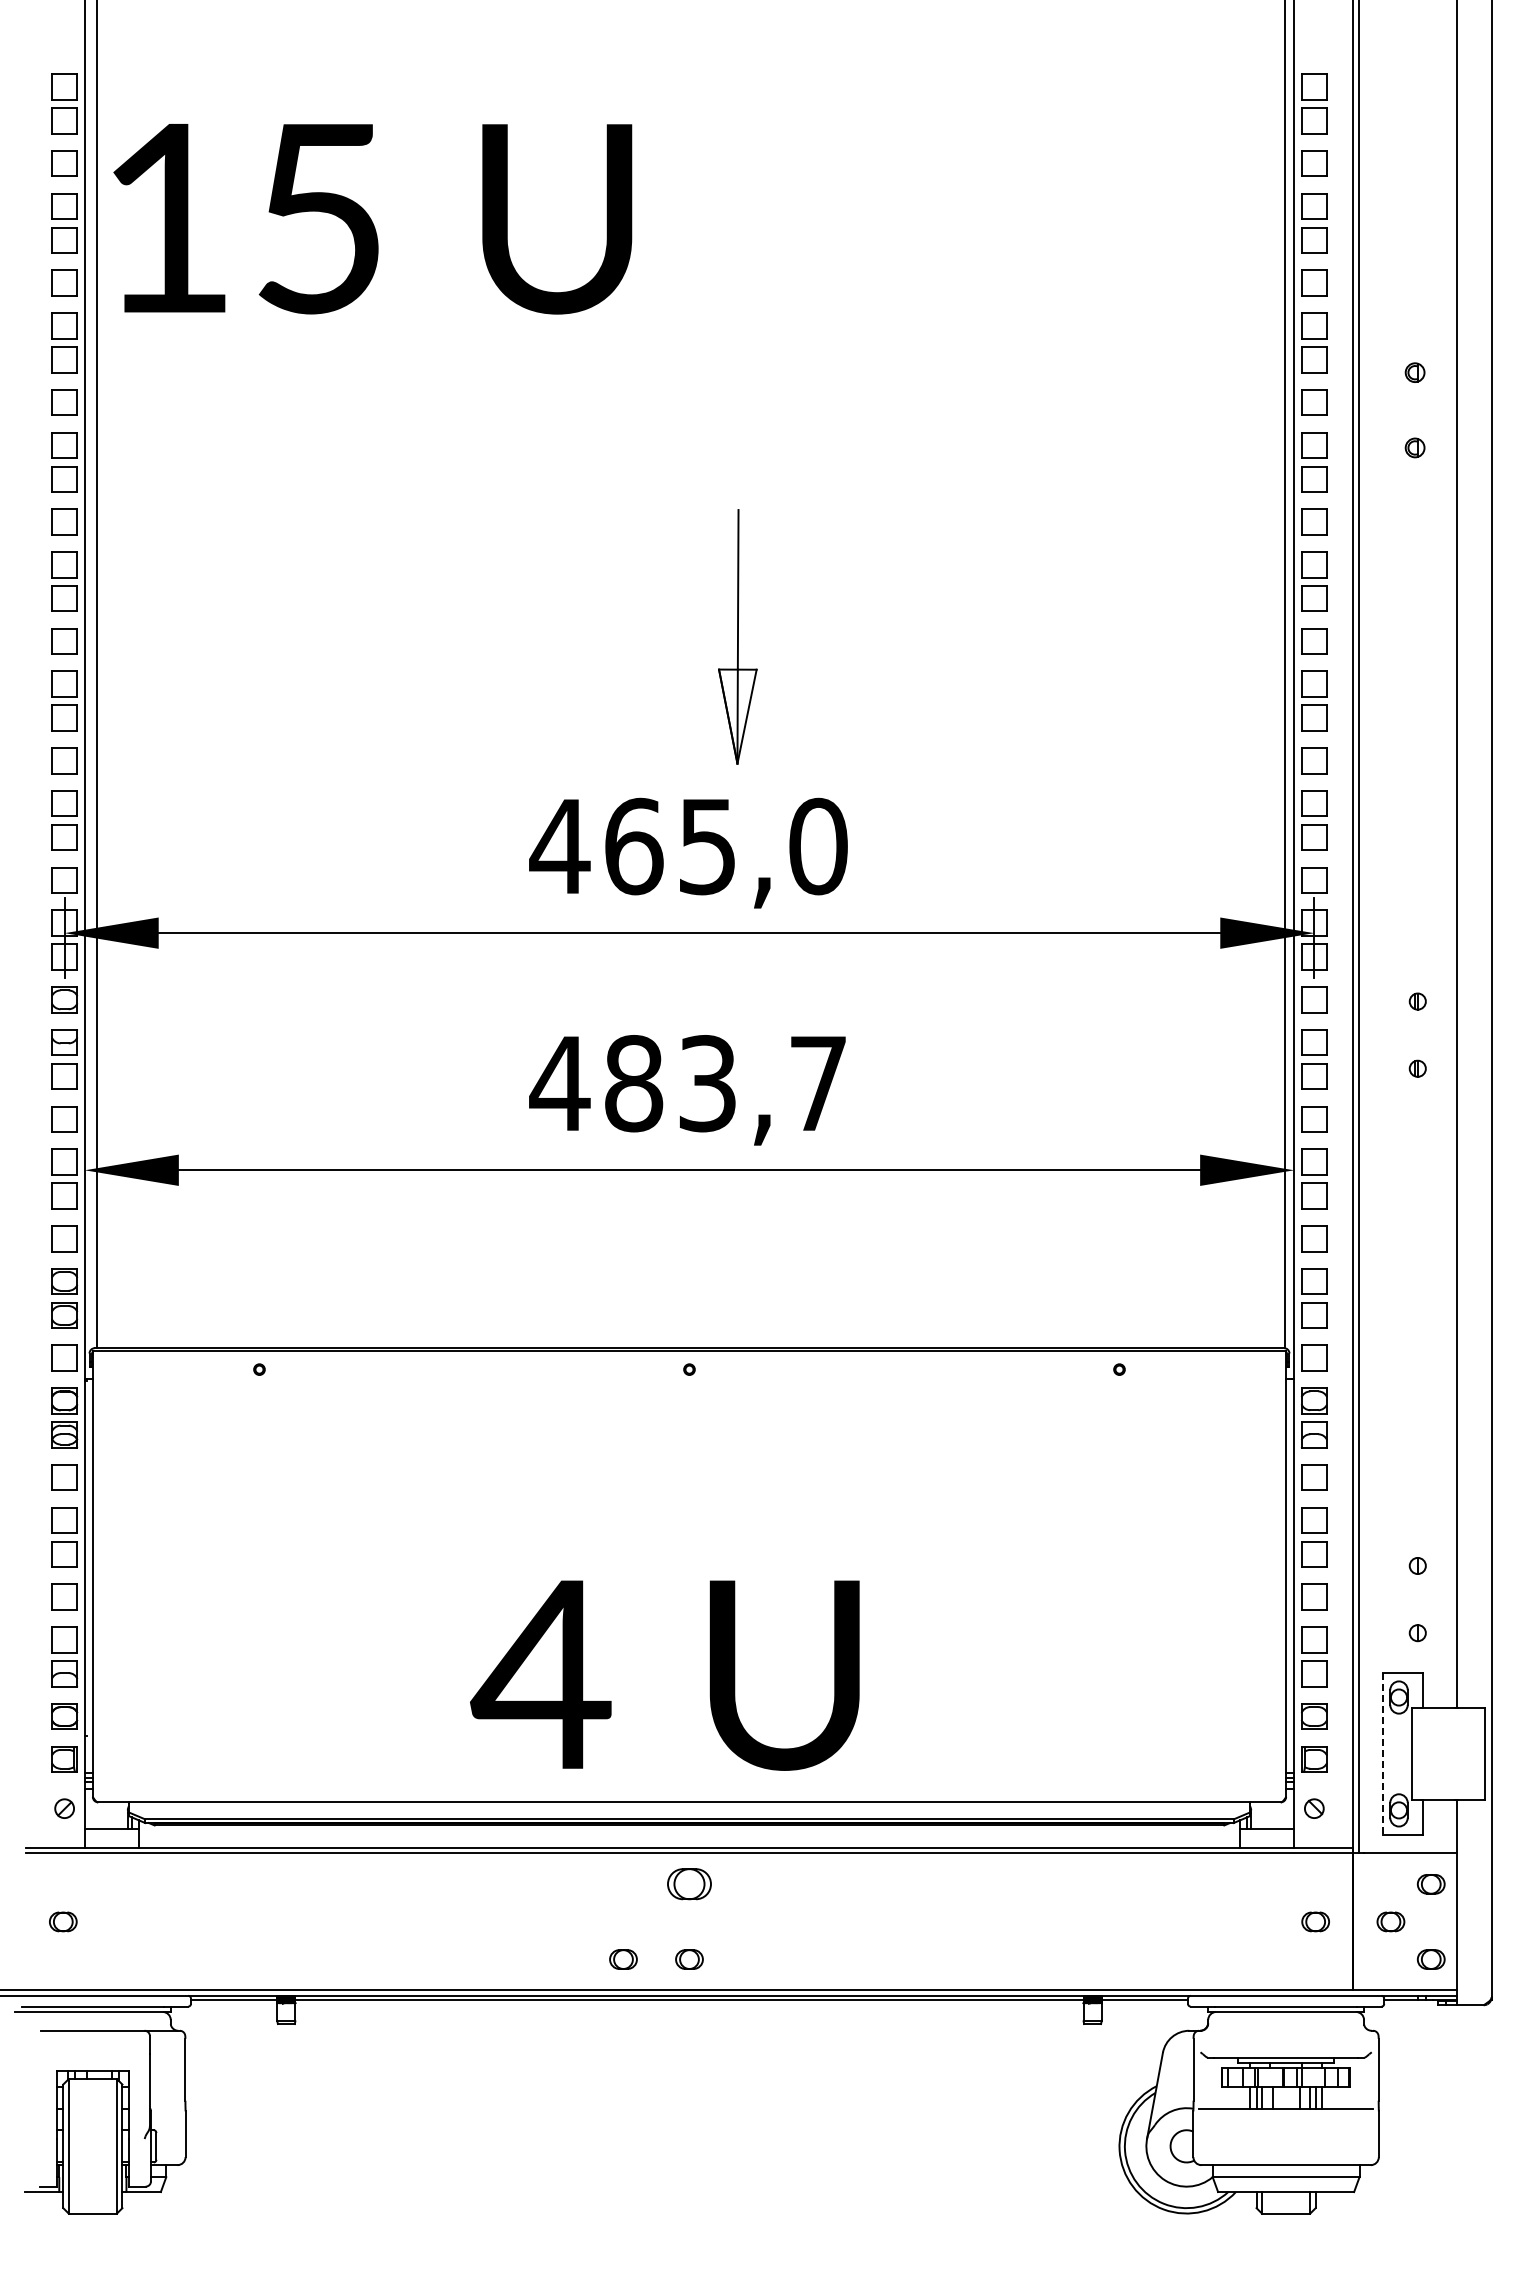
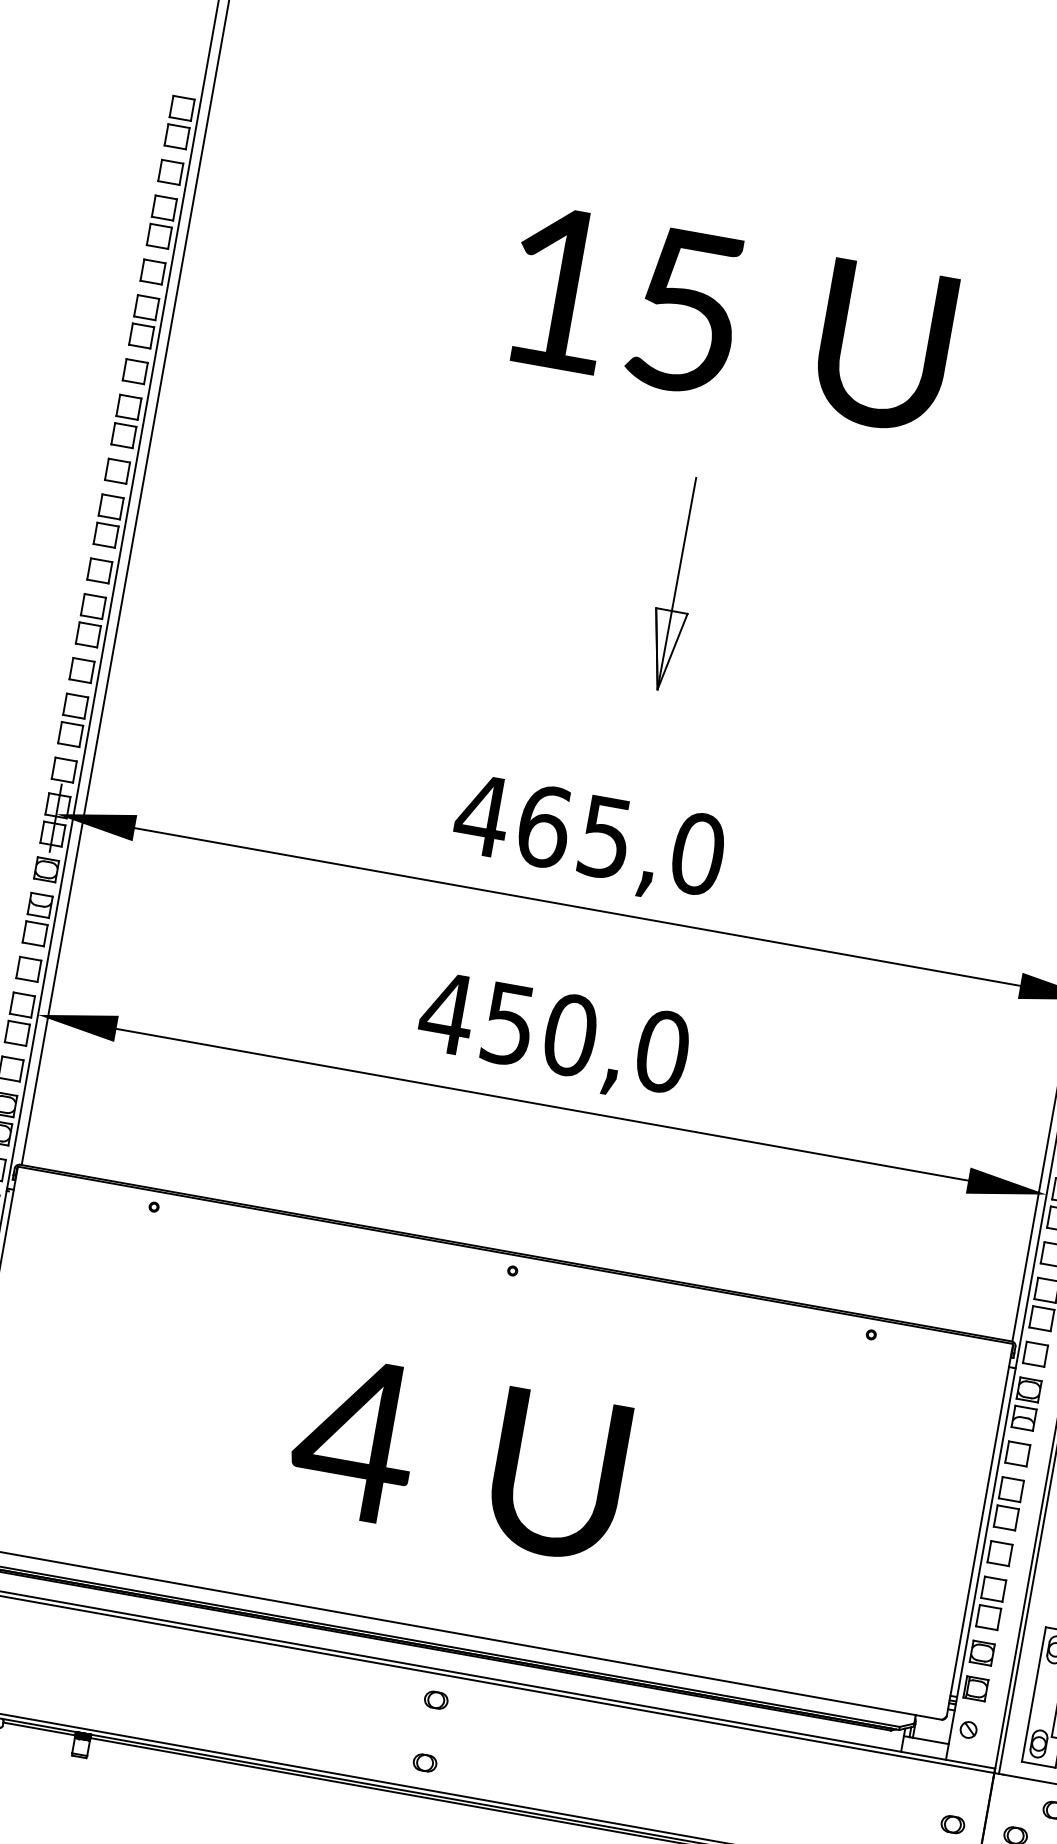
text: (372, 219) -> (730, 320), moved
part: (737, 636) -> (676, 583), moved
text: (726, 1083) -> (586, 1037), 483,7 -> 450,0
text: (664, 1675) -> (457, 1458), moved
line: (1382, 1753) -> (1033, 1694), dashed -> solid
part: (689, 1884) -> (436, 1700), size x0.62
part: (623, 1959) -> (370, 1753), removed

